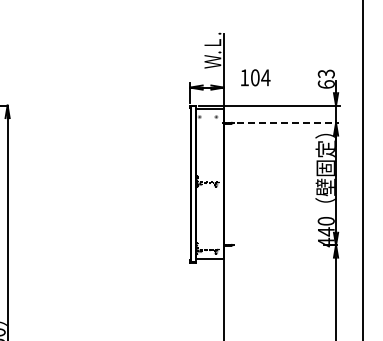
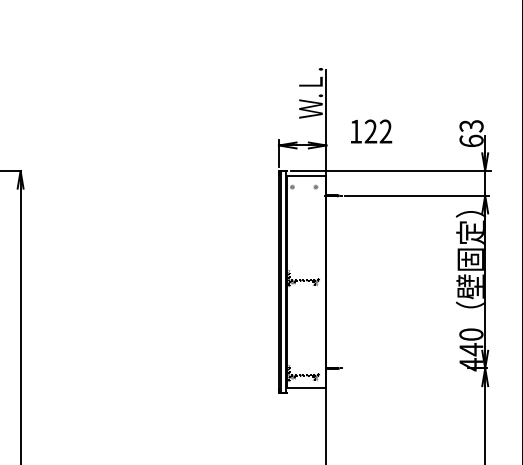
text: (260, 77) -> (378, 131), 104 -> 122
line: (287, 123) -> (416, 196), dashed -> solid

